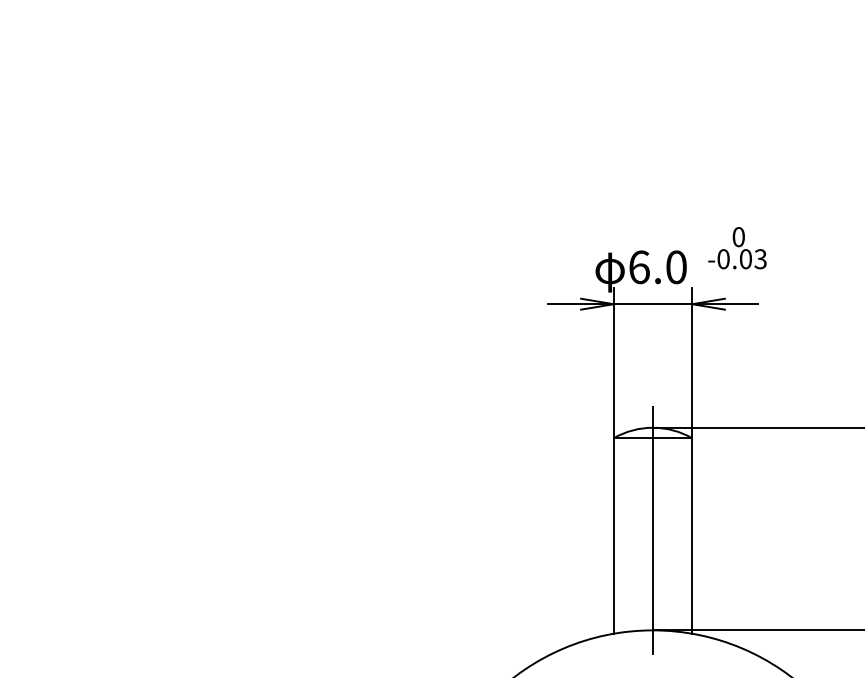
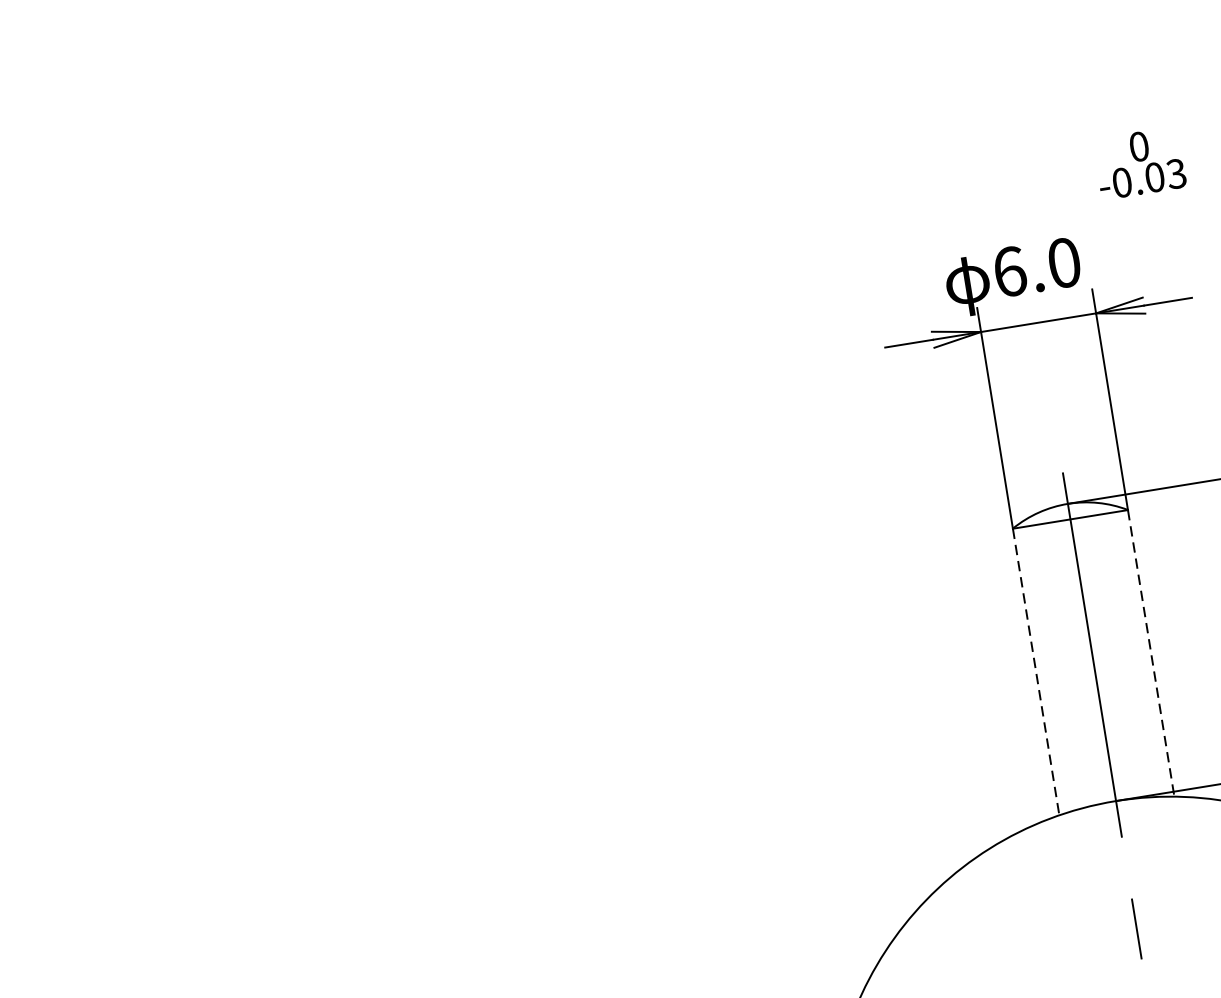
text: (737, 248) -> (1140, 163), moved
line: (613, 536) -> (1035, 672), solid -> dashed
line: (692, 536) -> (1151, 653), solid -> dashed

